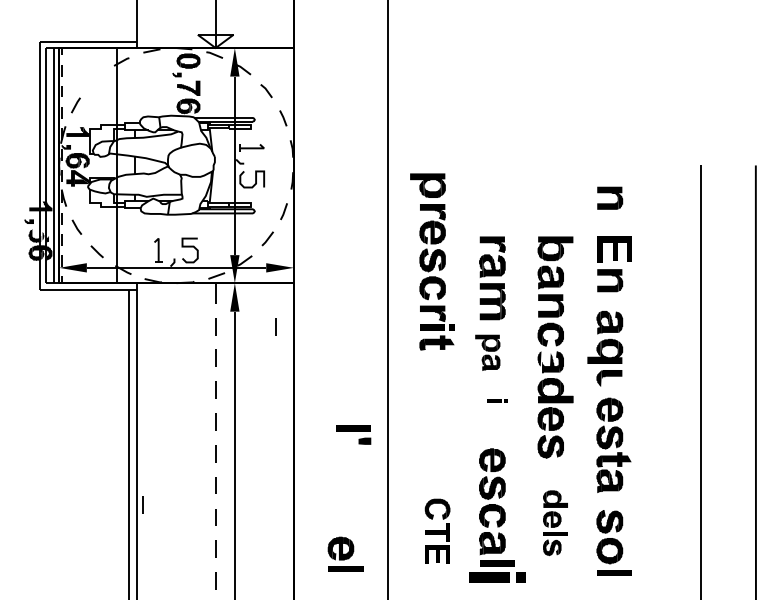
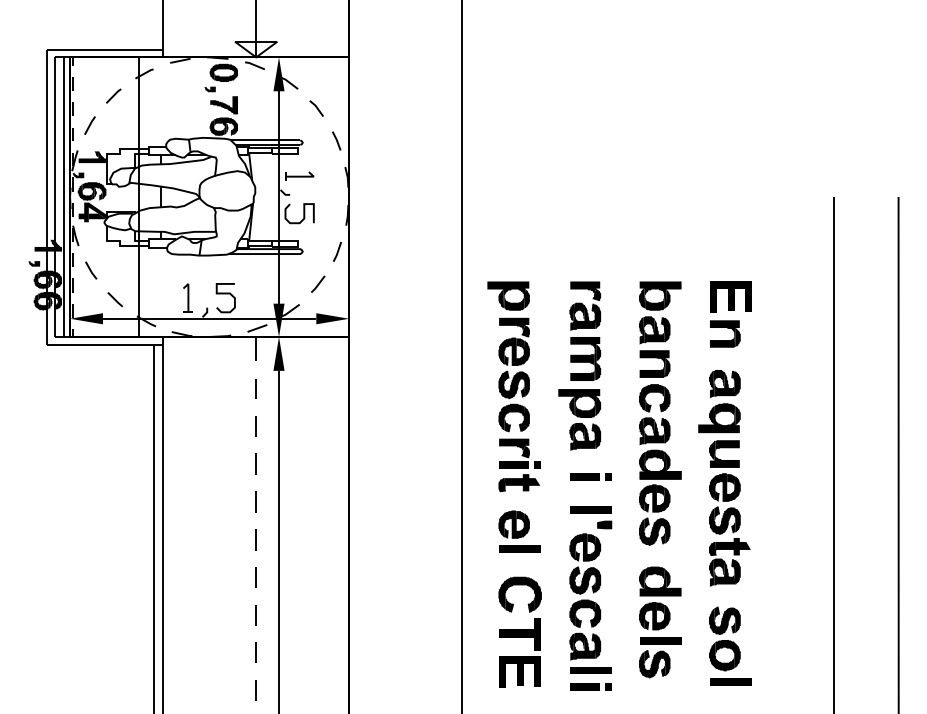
line: (95, 80) -> (113, 95), added
part: (610, 197) -> (725, 235), removed
fill: (42, 233) -> (50, 278), added
part: (432, 261) -> (513, 386), moved
line: (275, 326) -> (327, 388), removed
part: (487, 352) -> (579, 419), size x1.43
fill: (543, 362) -> (646, 431), added
fill: (609, 381) -> (724, 453), added
part: (496, 400) -> (590, 476), size x1.67
part: (353, 434) -> (591, 517), moved
line: (142, 504) -> (169, 600), removed
part: (555, 523) -> (660, 622), size x1.43
part: (437, 530) -> (519, 631), size x1.43
part: (345, 554) -> (519, 531), moved
part: (496, 577) -> (590, 686), size x0.62

